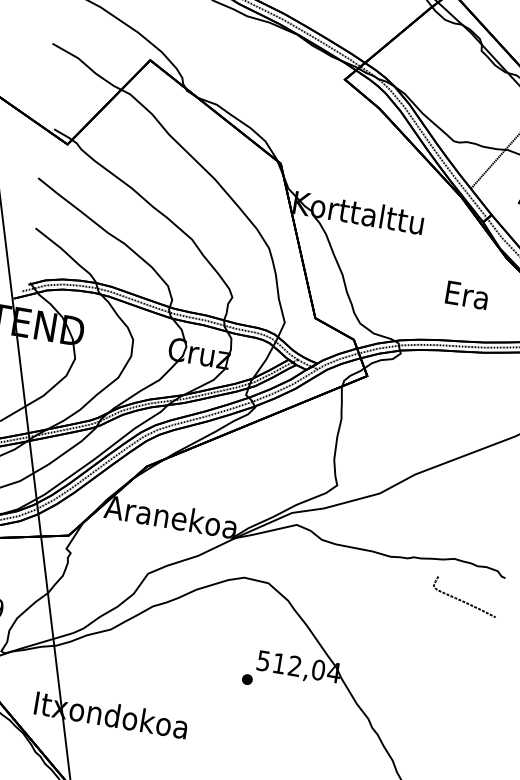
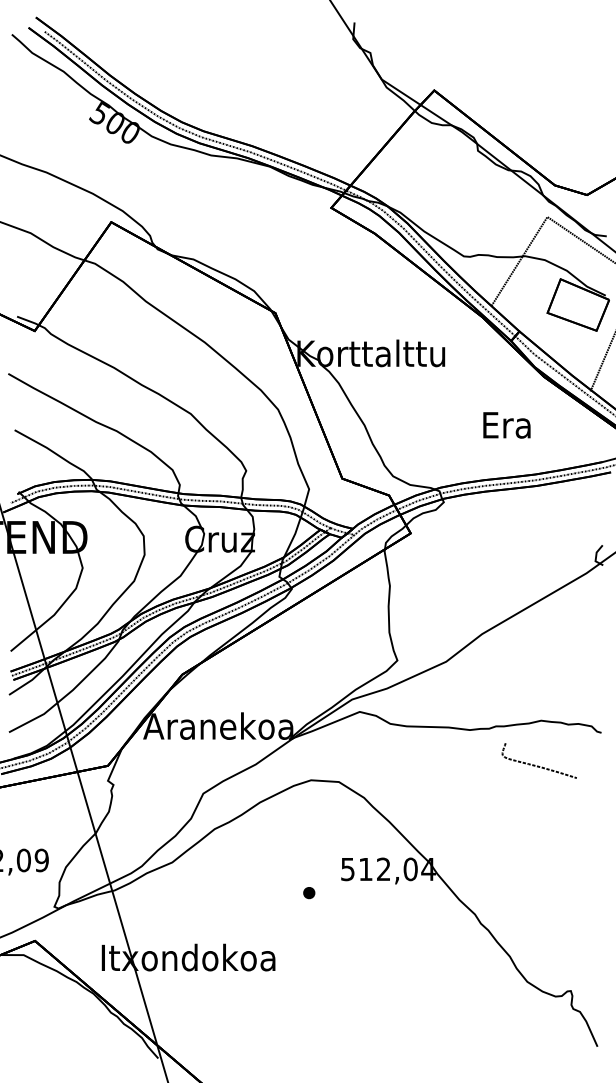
curve: (463, 600) -> (538, 765), moved
part: (247, 680) -> (309, 893), moved

